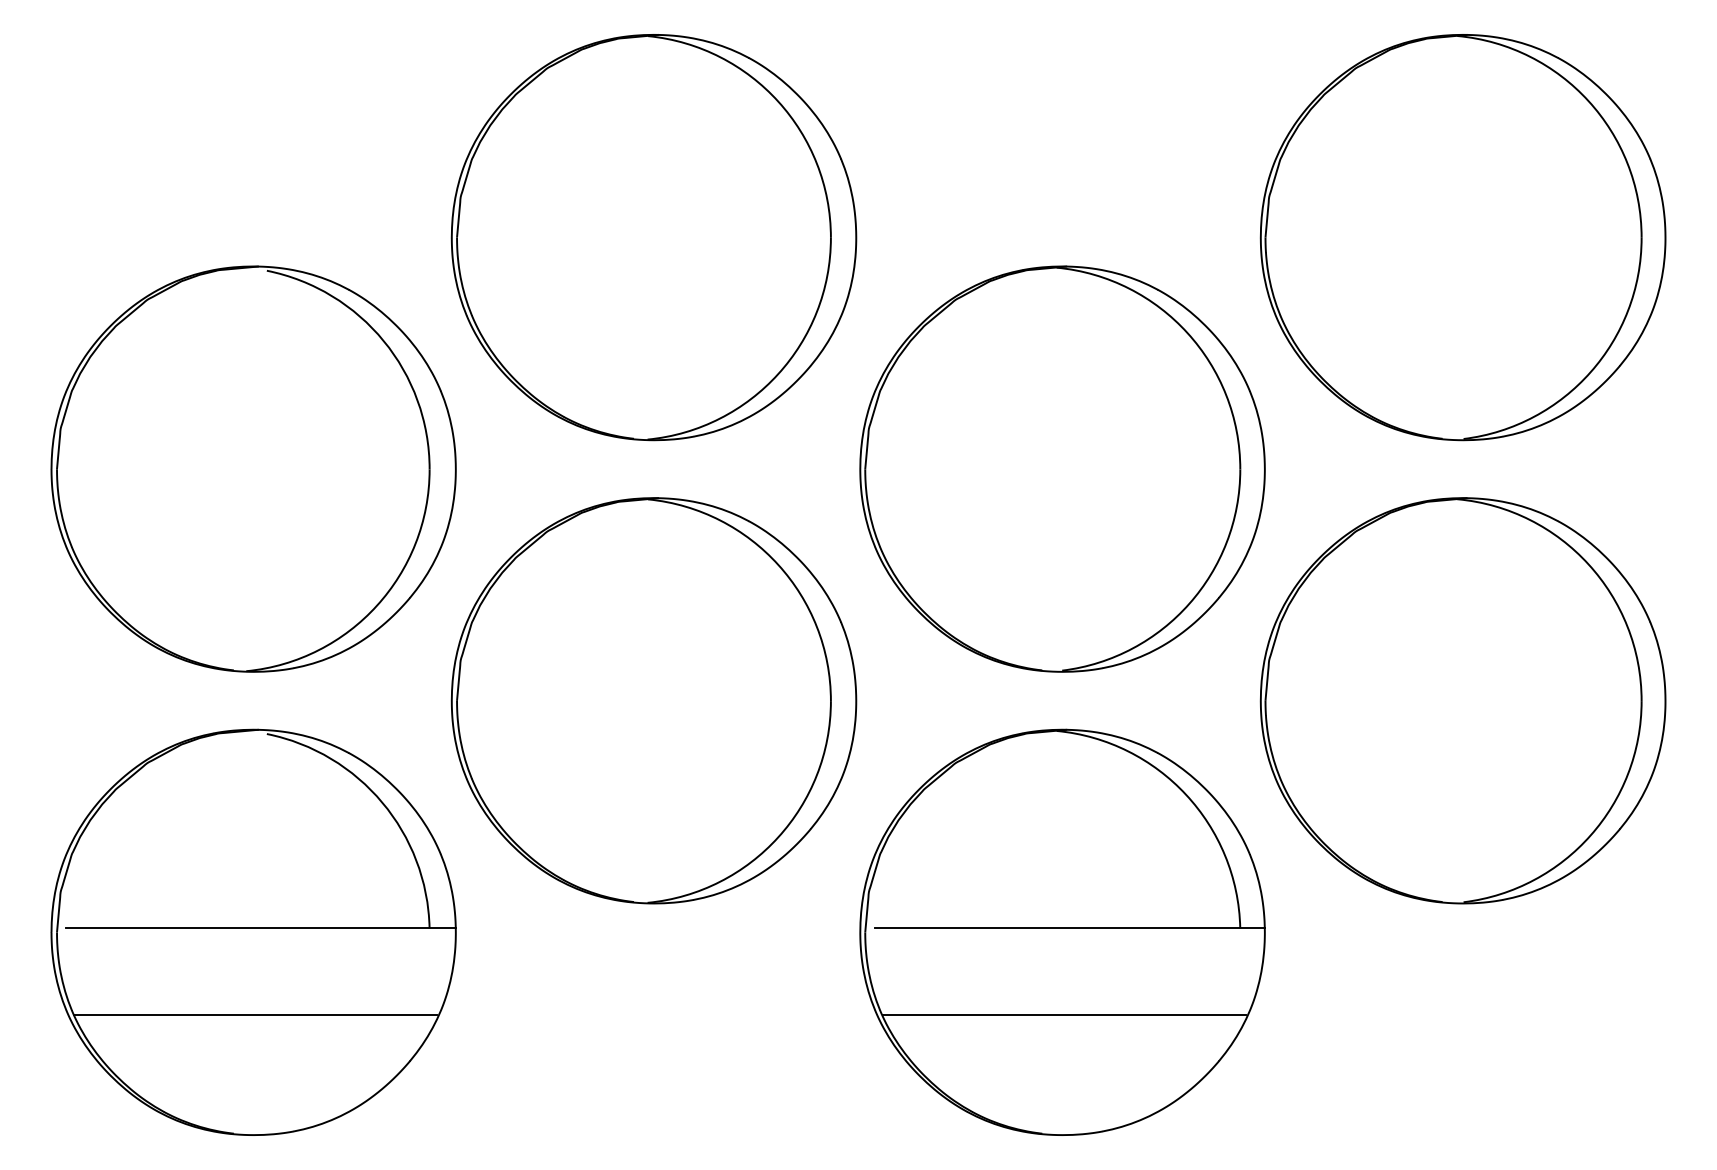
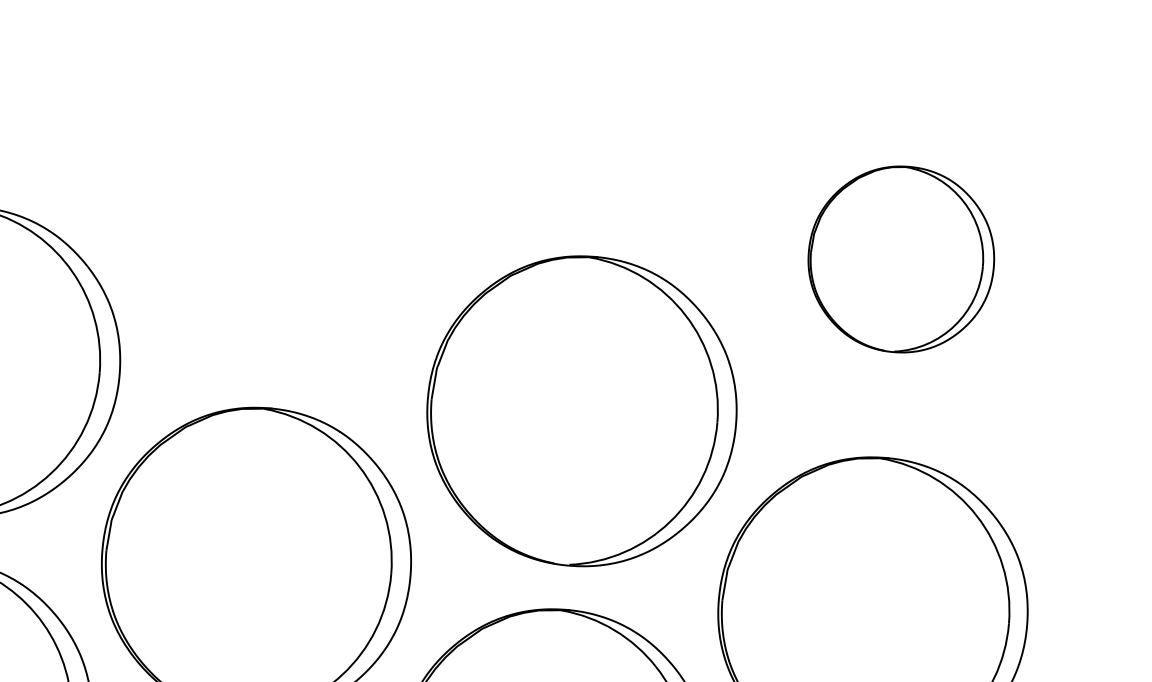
part: (653, 237) -> (284, 209), removed
part: (1462, 237) -> (900, 259), size x0.6

